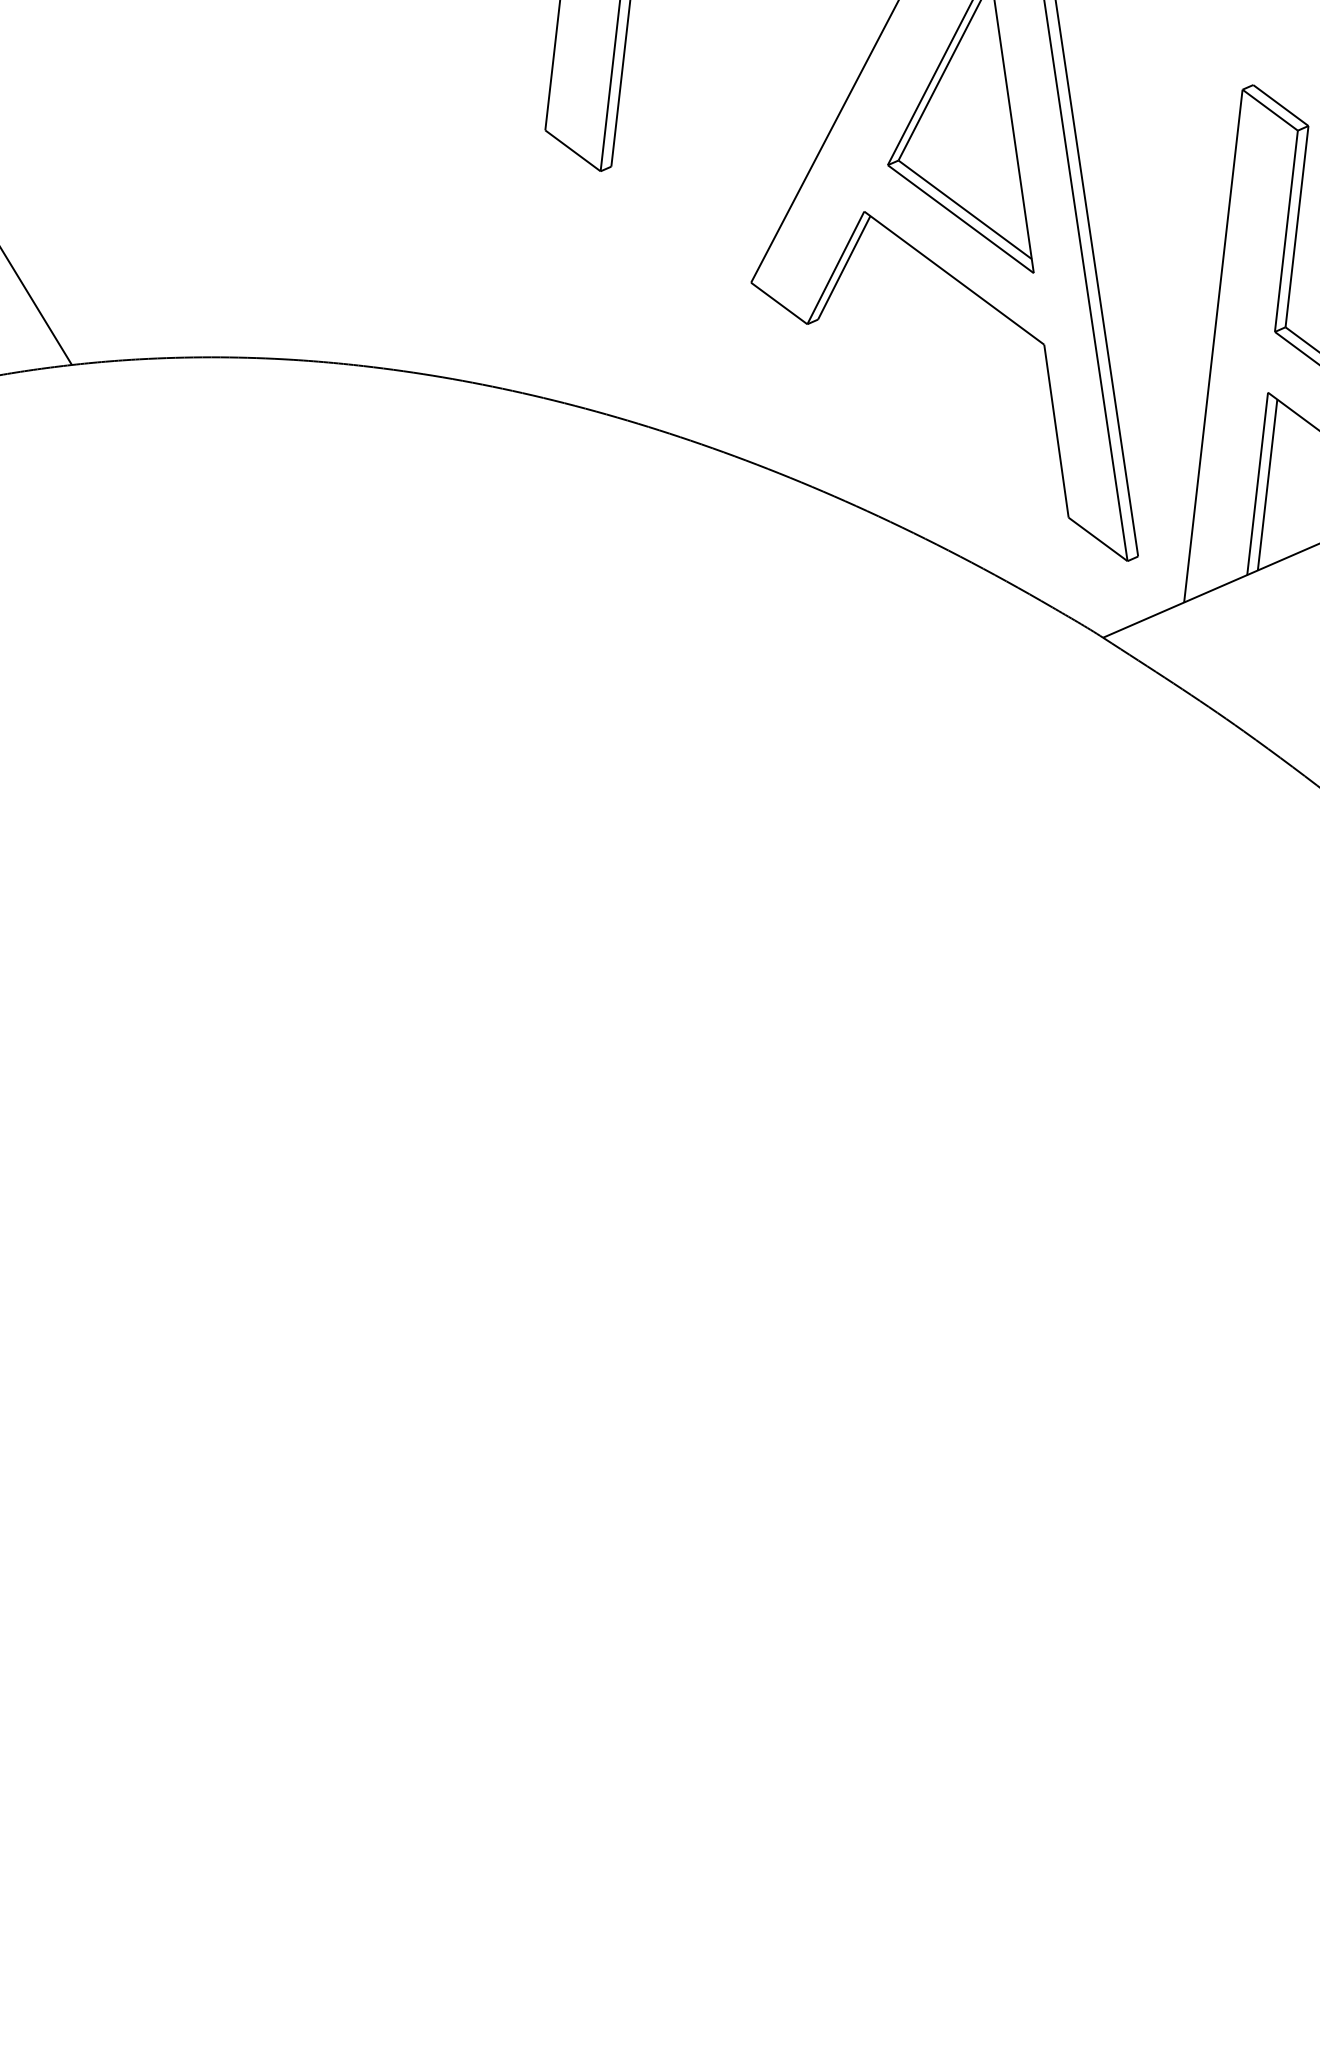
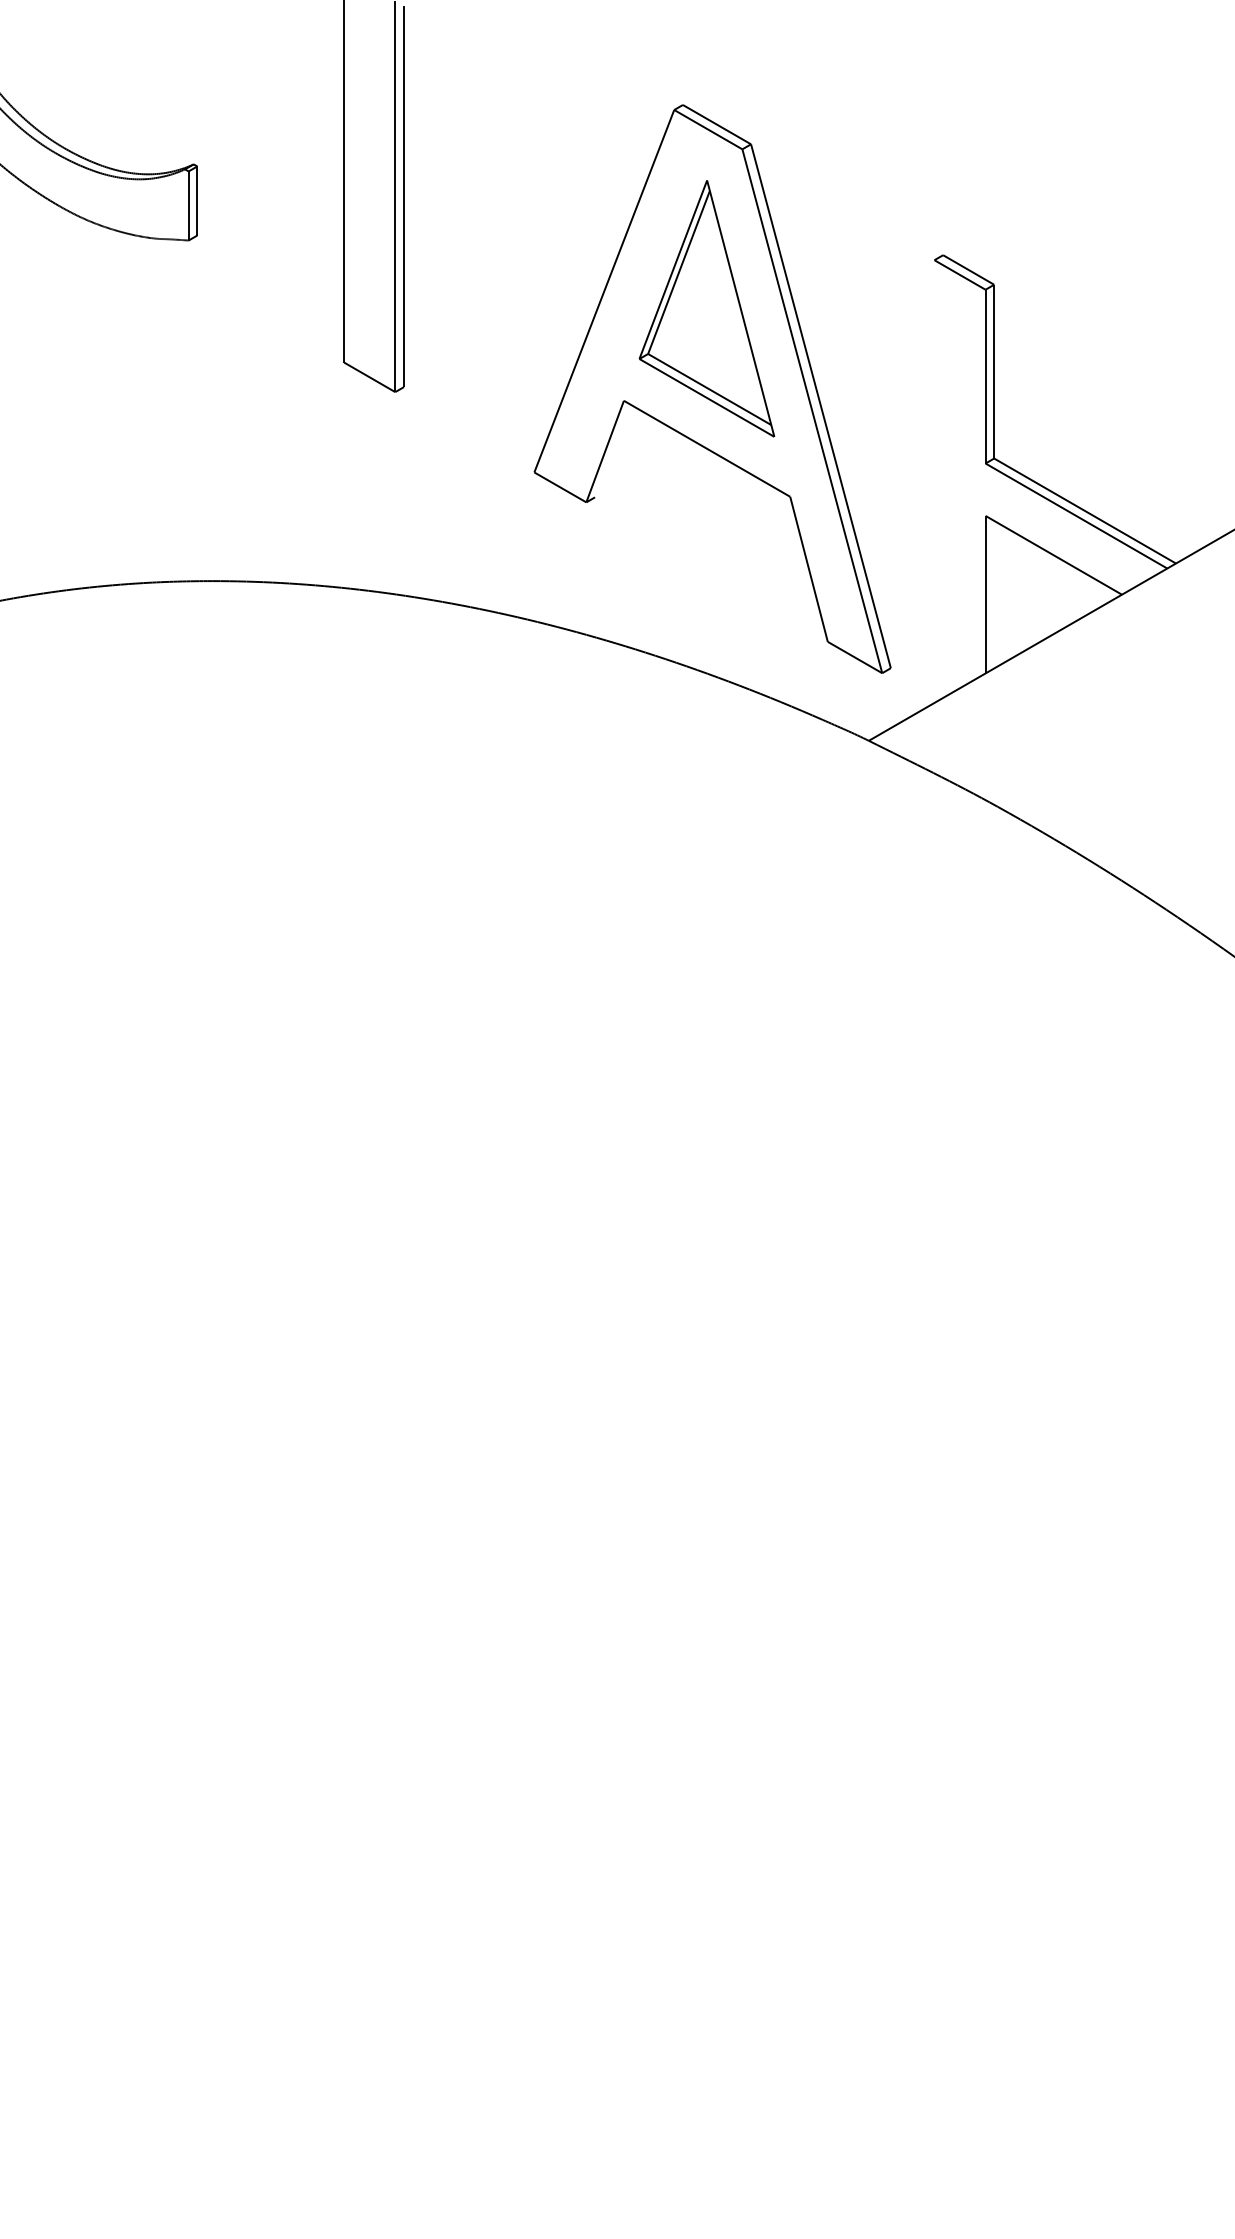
line: (844, 267) -> (612, 450), removed
line: (1213, 346) -> (934, 481), removed
line: (1267, 484) -> (994, 594), removed

